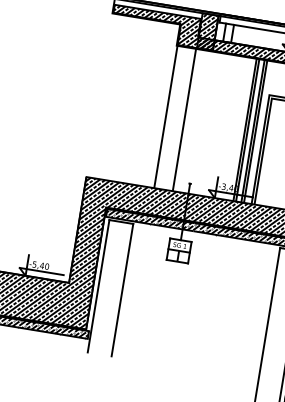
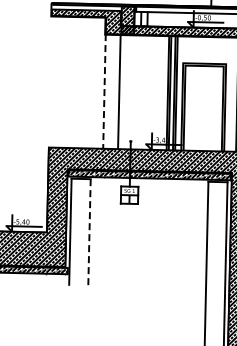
line: (165, 116) -> (104, 91), solid -> dashed
line: (122, 290) -> (89, 232), solid -> dashed

